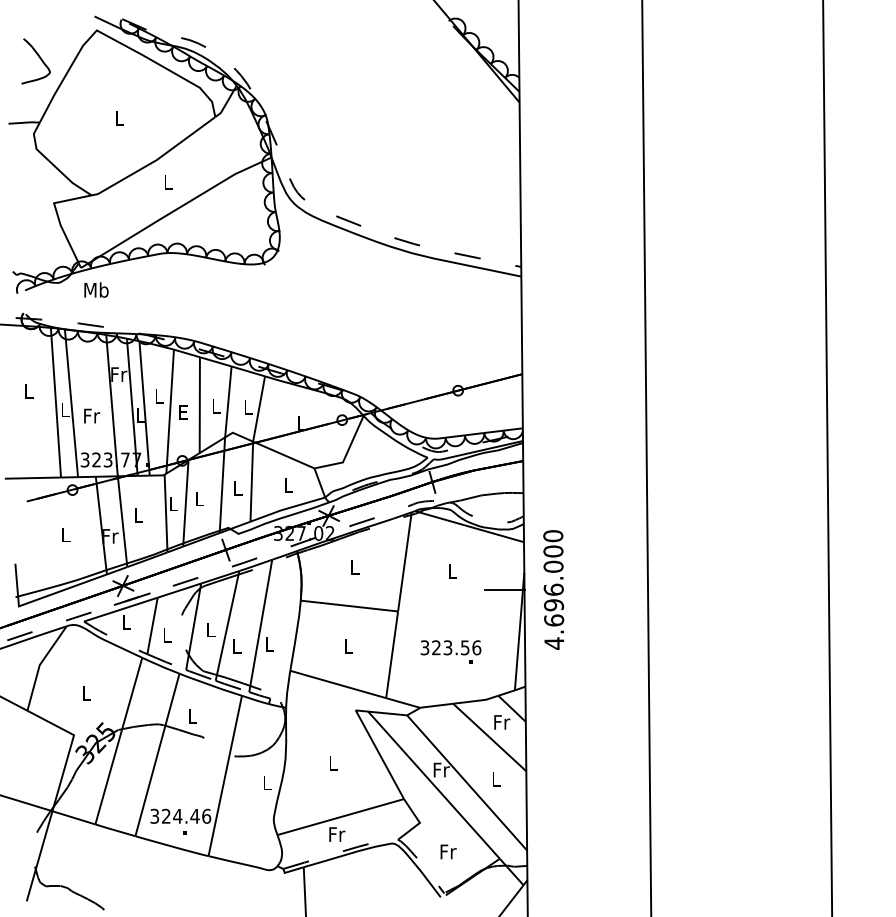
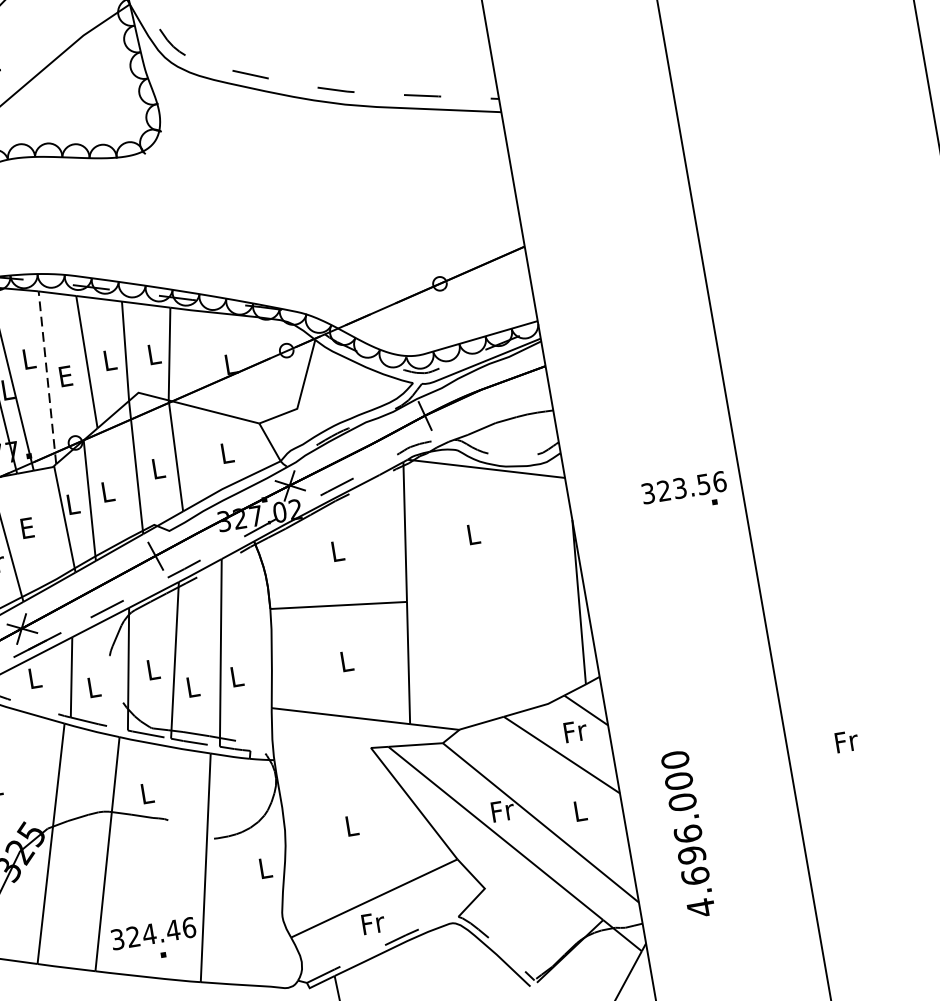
line: (170, 411) -> (47, 377), solid -> dashed
text: (138, 515) -> (27, 528), L -> E
line: (504, 589) -> (548, 547), removed
text: (553, 589) -> (687, 833), moved
text: (450, 651) -> (684, 492), moved
text: (448, 851) -> (846, 740), moved

